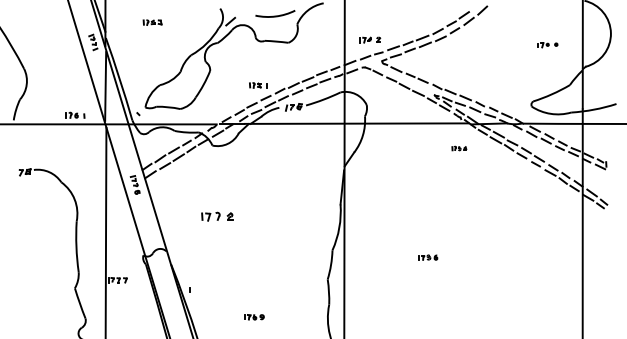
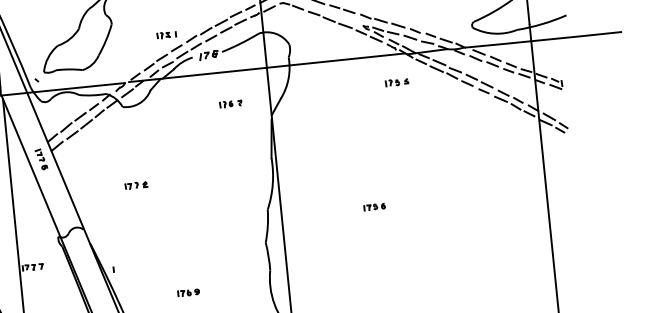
part: (459, 148) -> (397, 82), size x1.43
part: (308, 152) -> (230, 103), added
part: (217, 216) -> (136, 185), size x0.62

